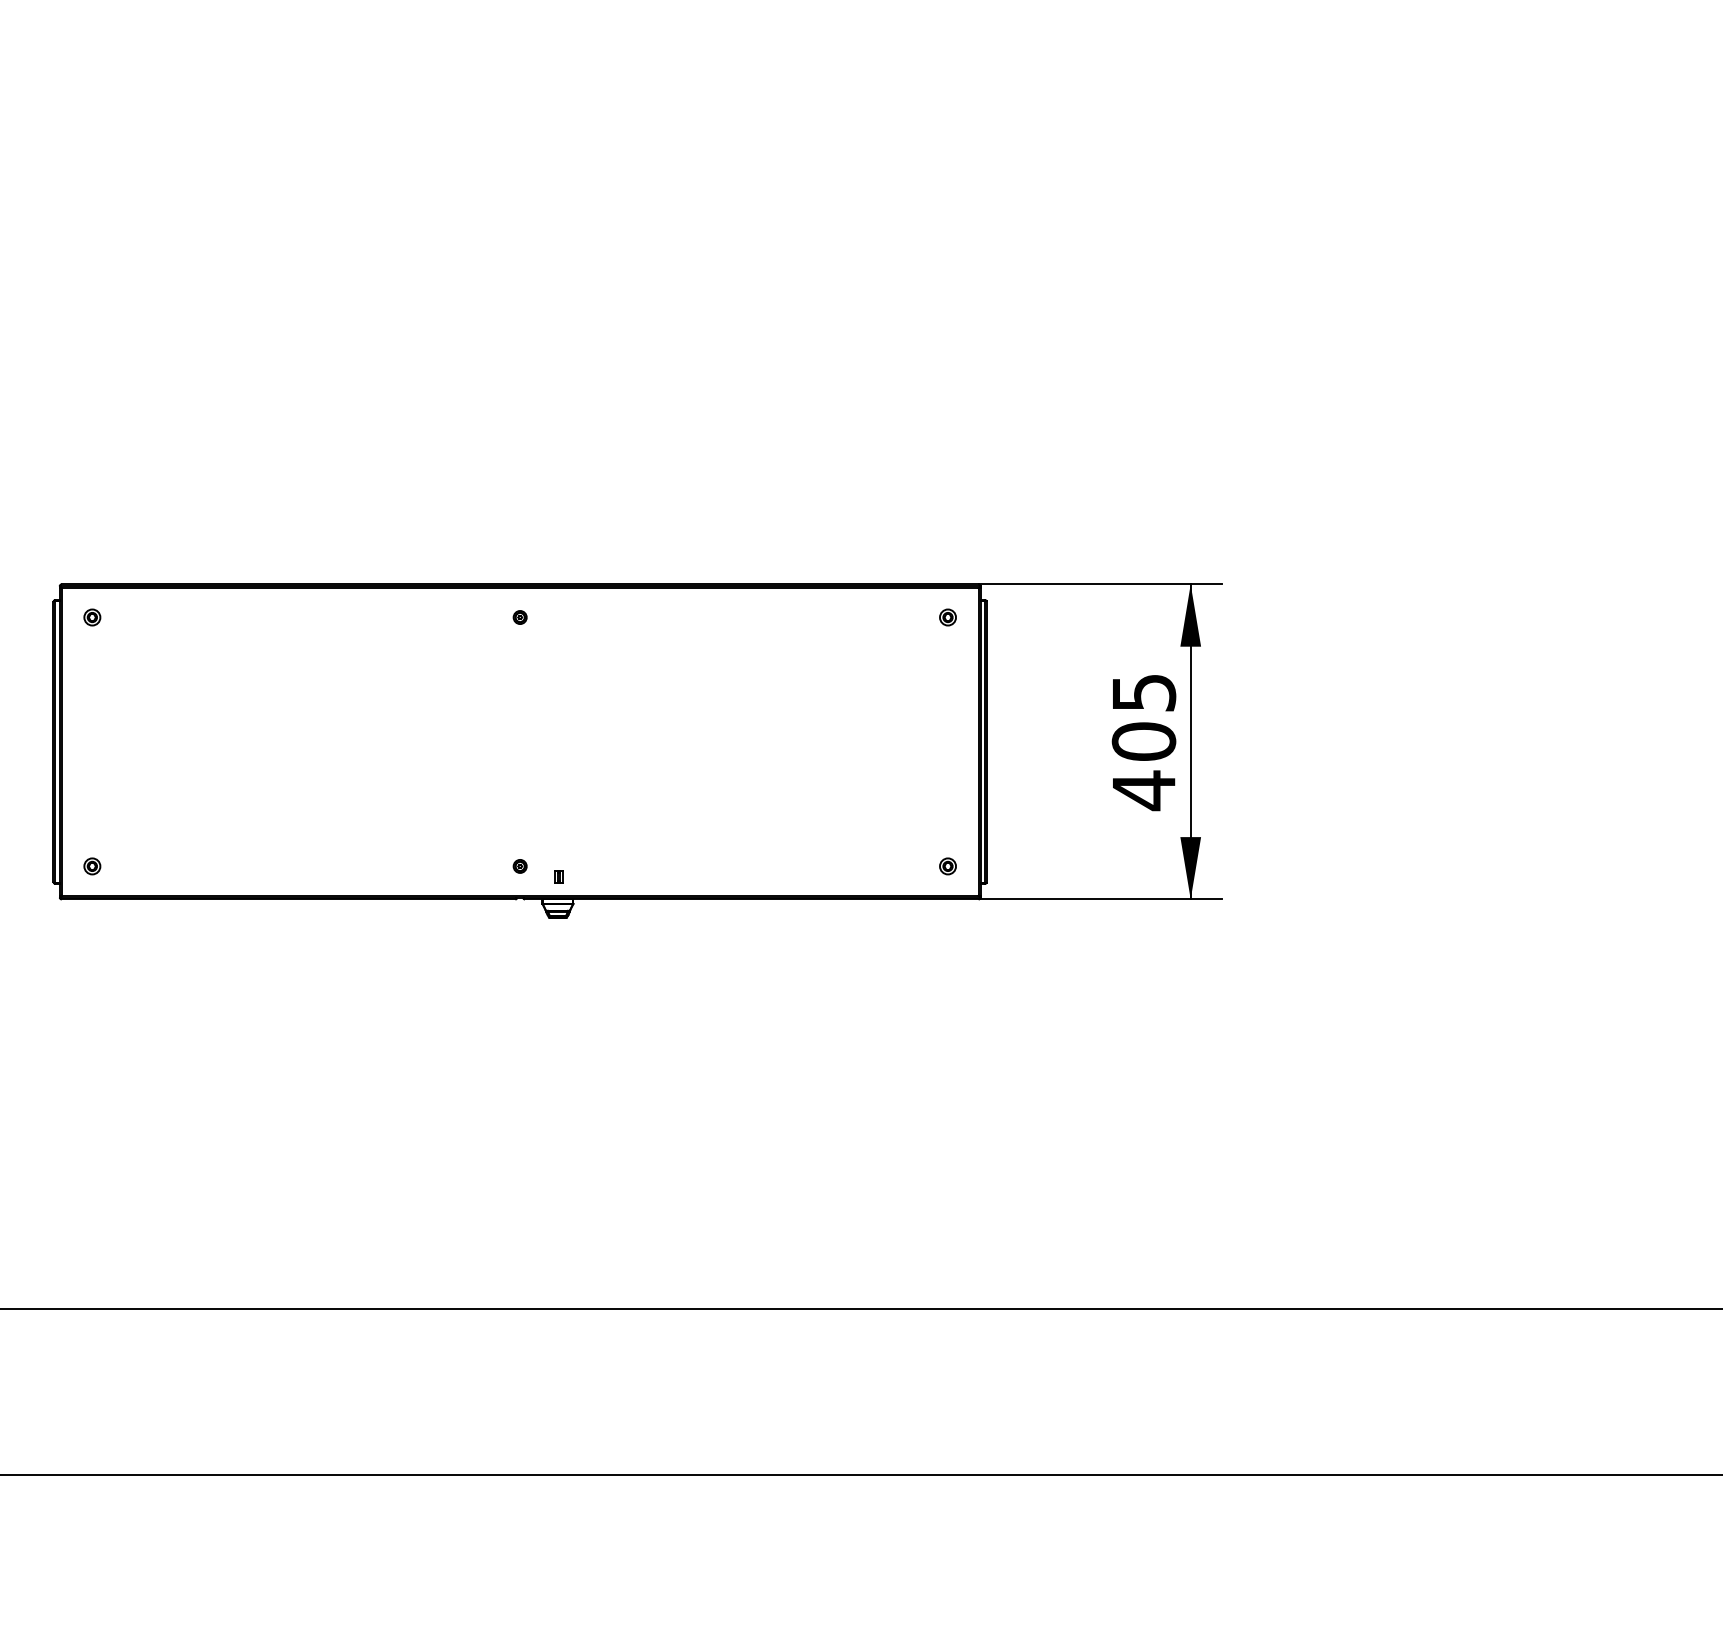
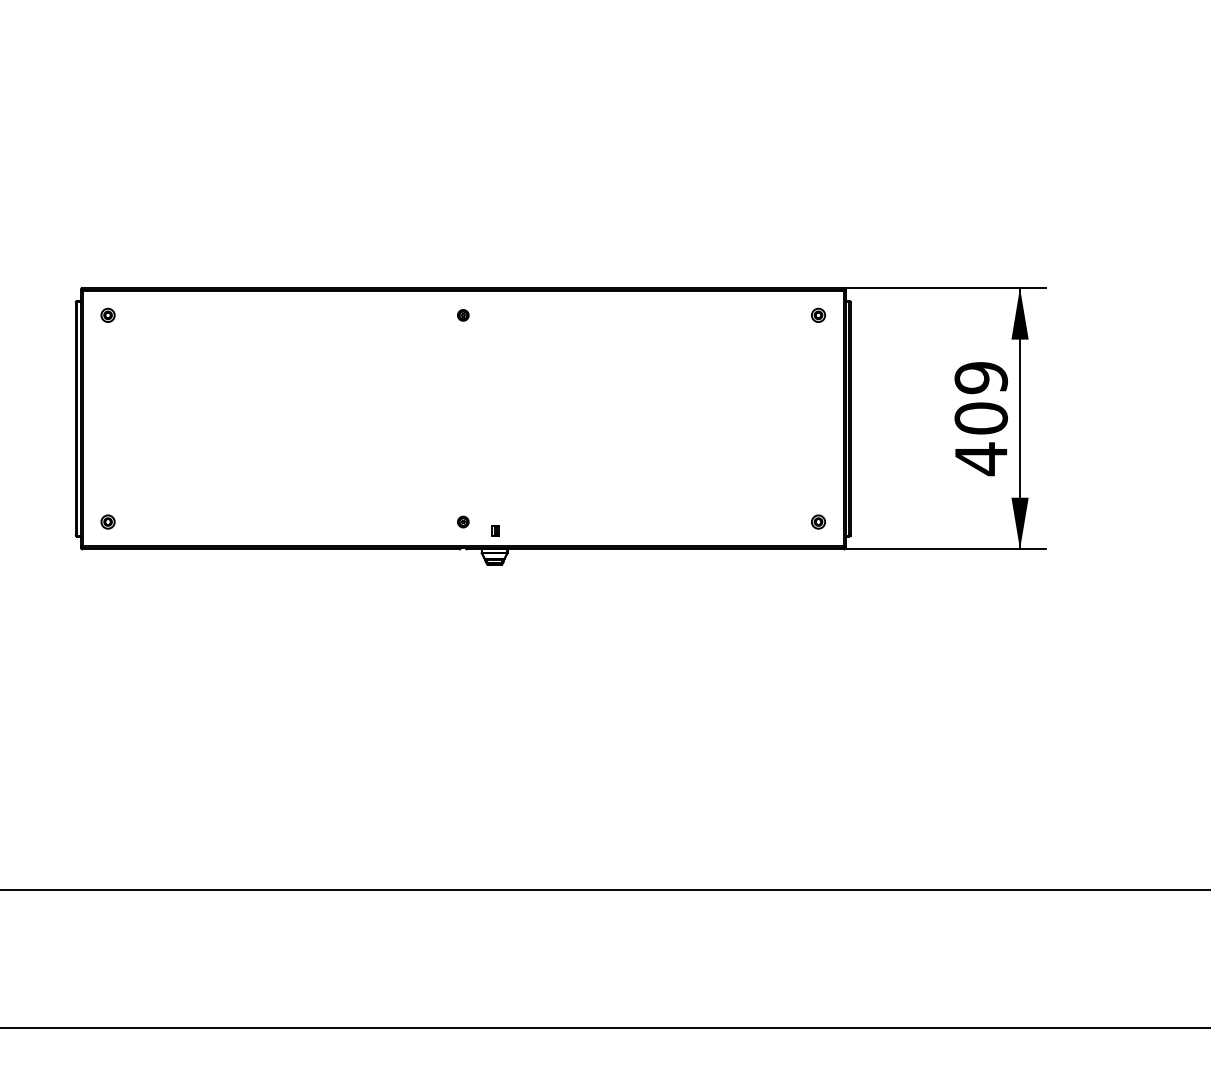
text: (1143, 692) -> (980, 377), 405 -> 409

